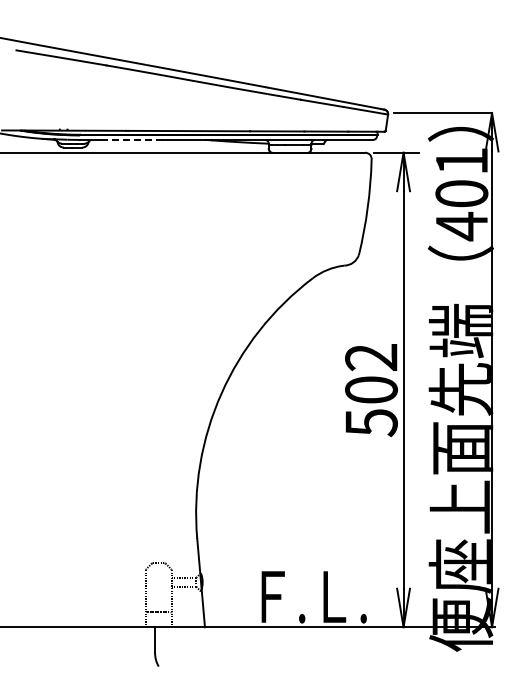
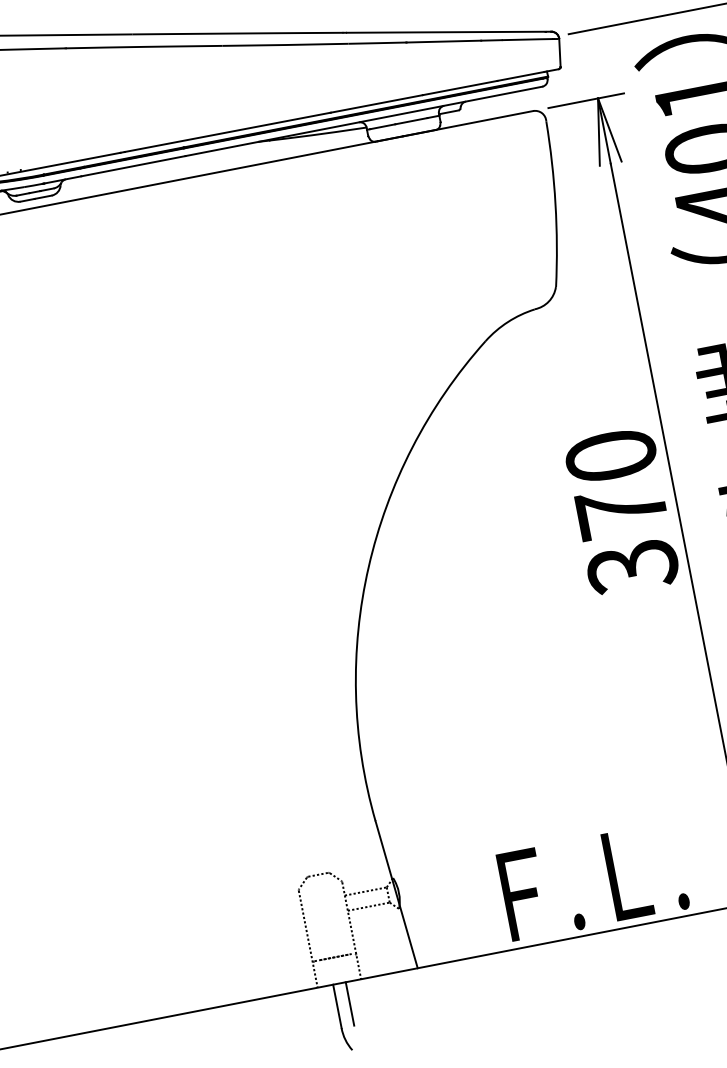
line: (131, 139) -> (132, 165), dashed -> solid
text: (371, 390) -> (622, 512), 502 -> 370
line: (162, 639) -> (349, 1003), added

